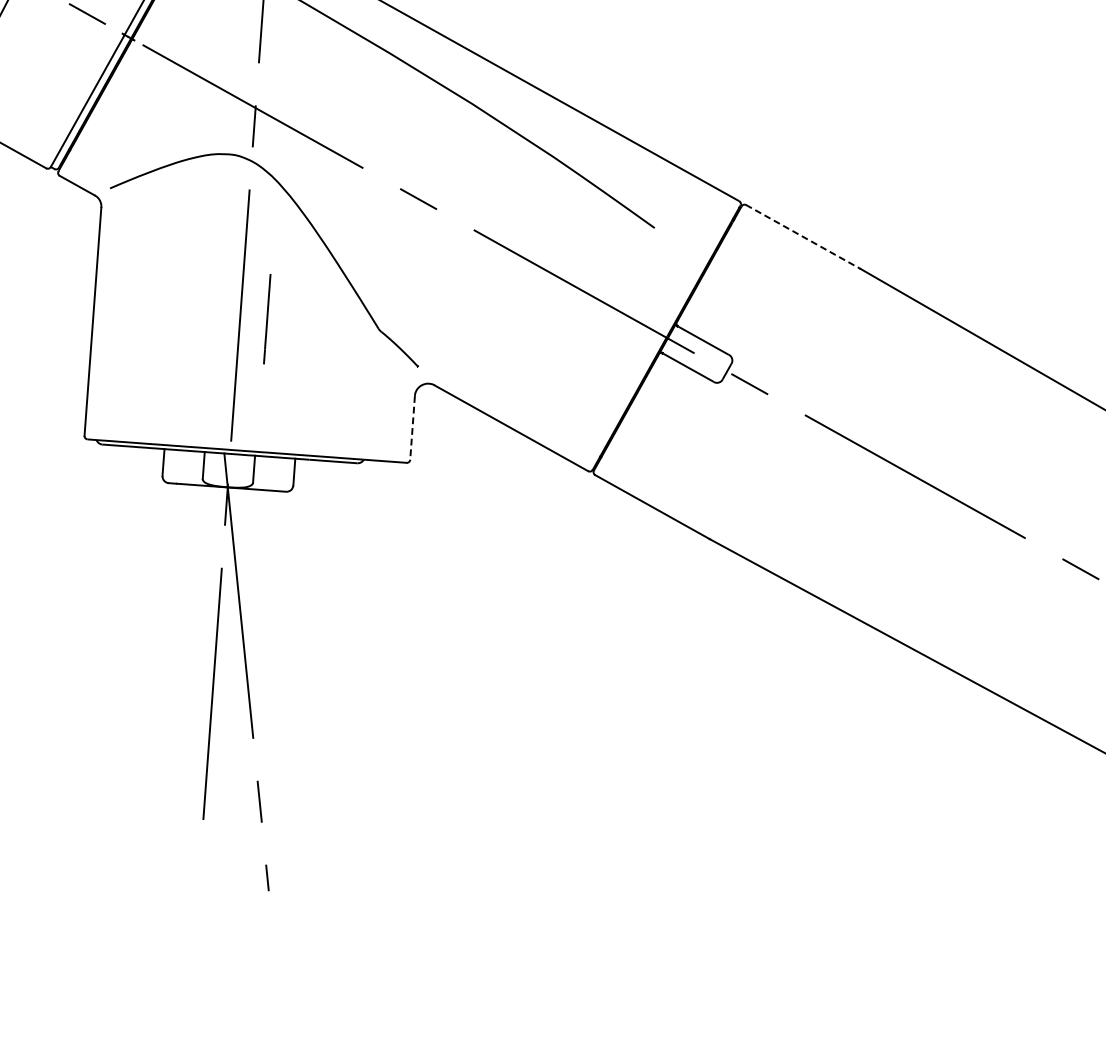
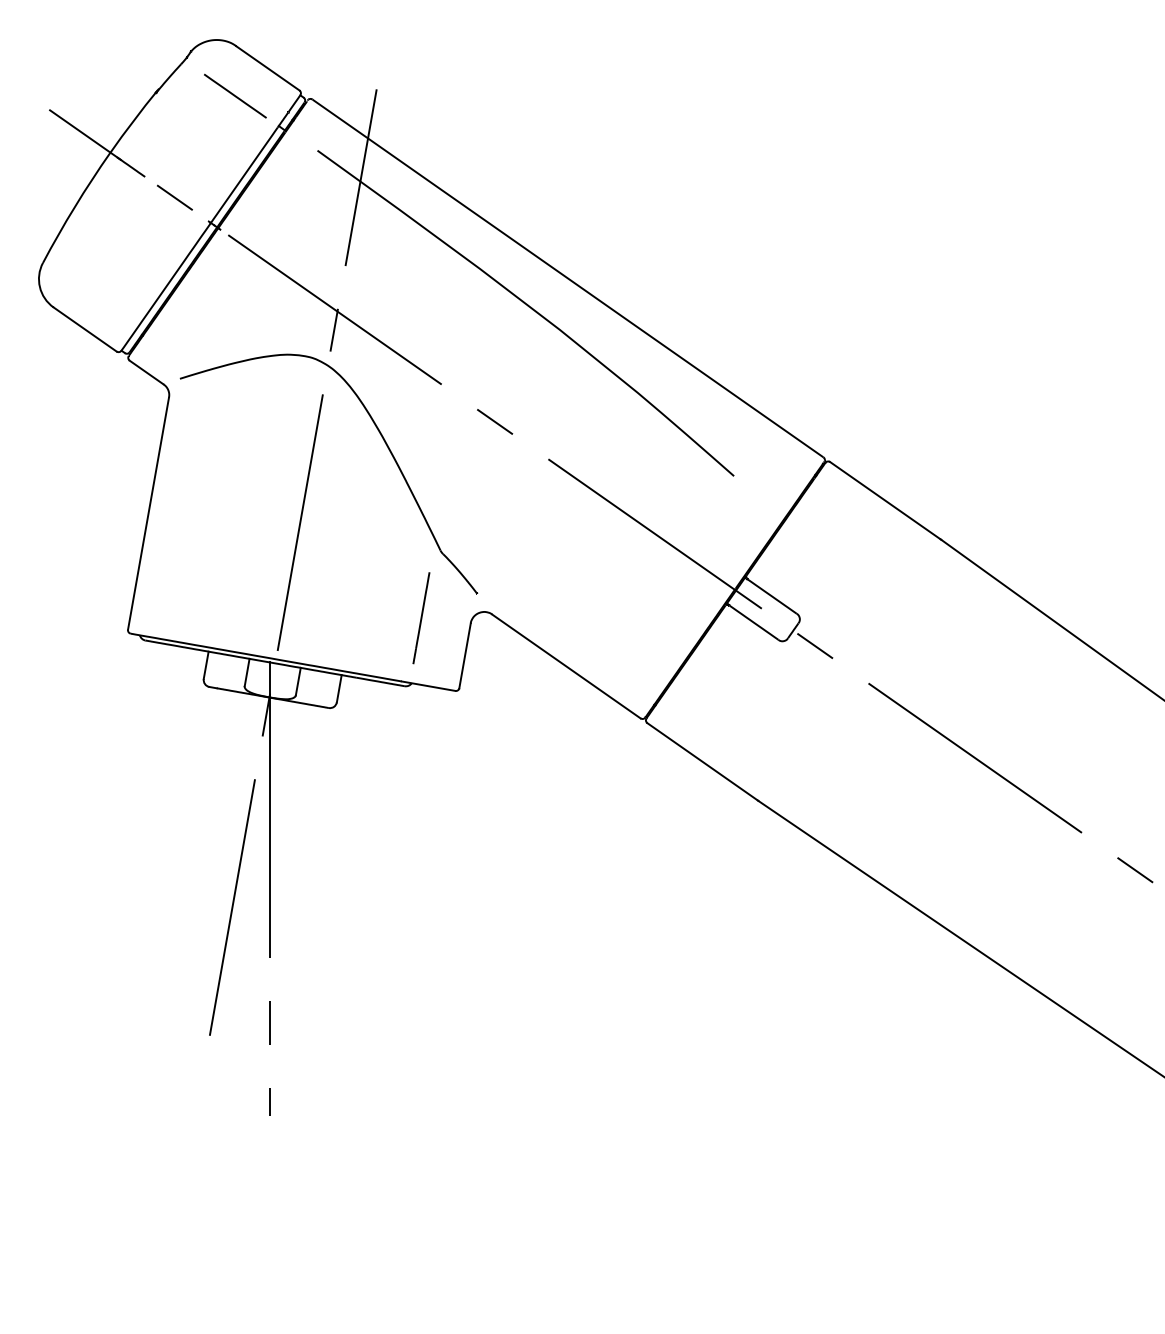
line: (803, 236) -> (885, 500), dashed -> solid
line: (267, 319) -> (421, 618), moved
line: (412, 428) -> (464, 656), dashed -> solid

